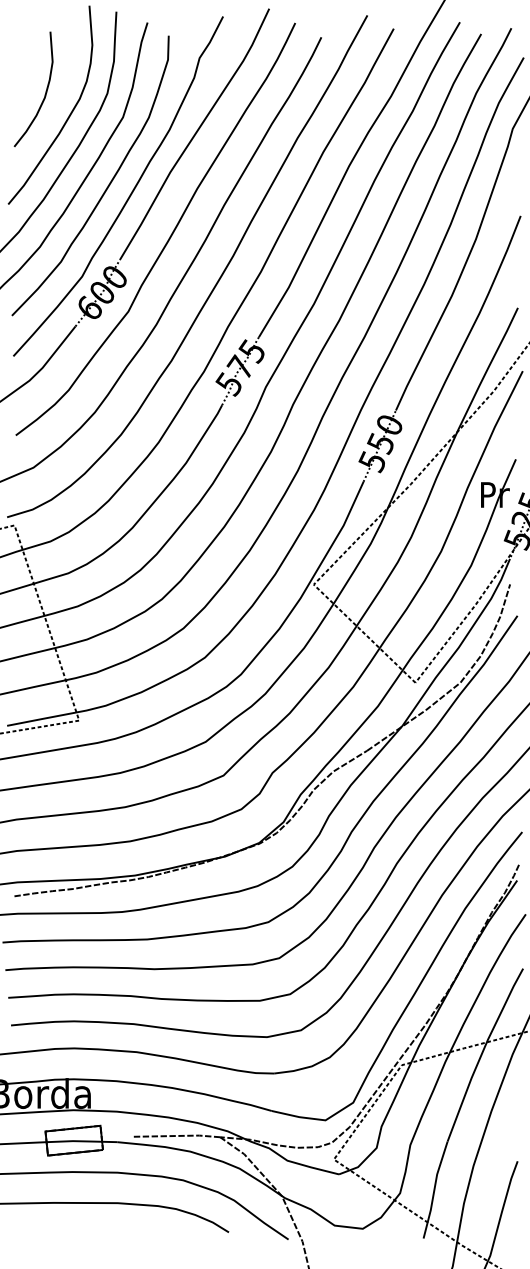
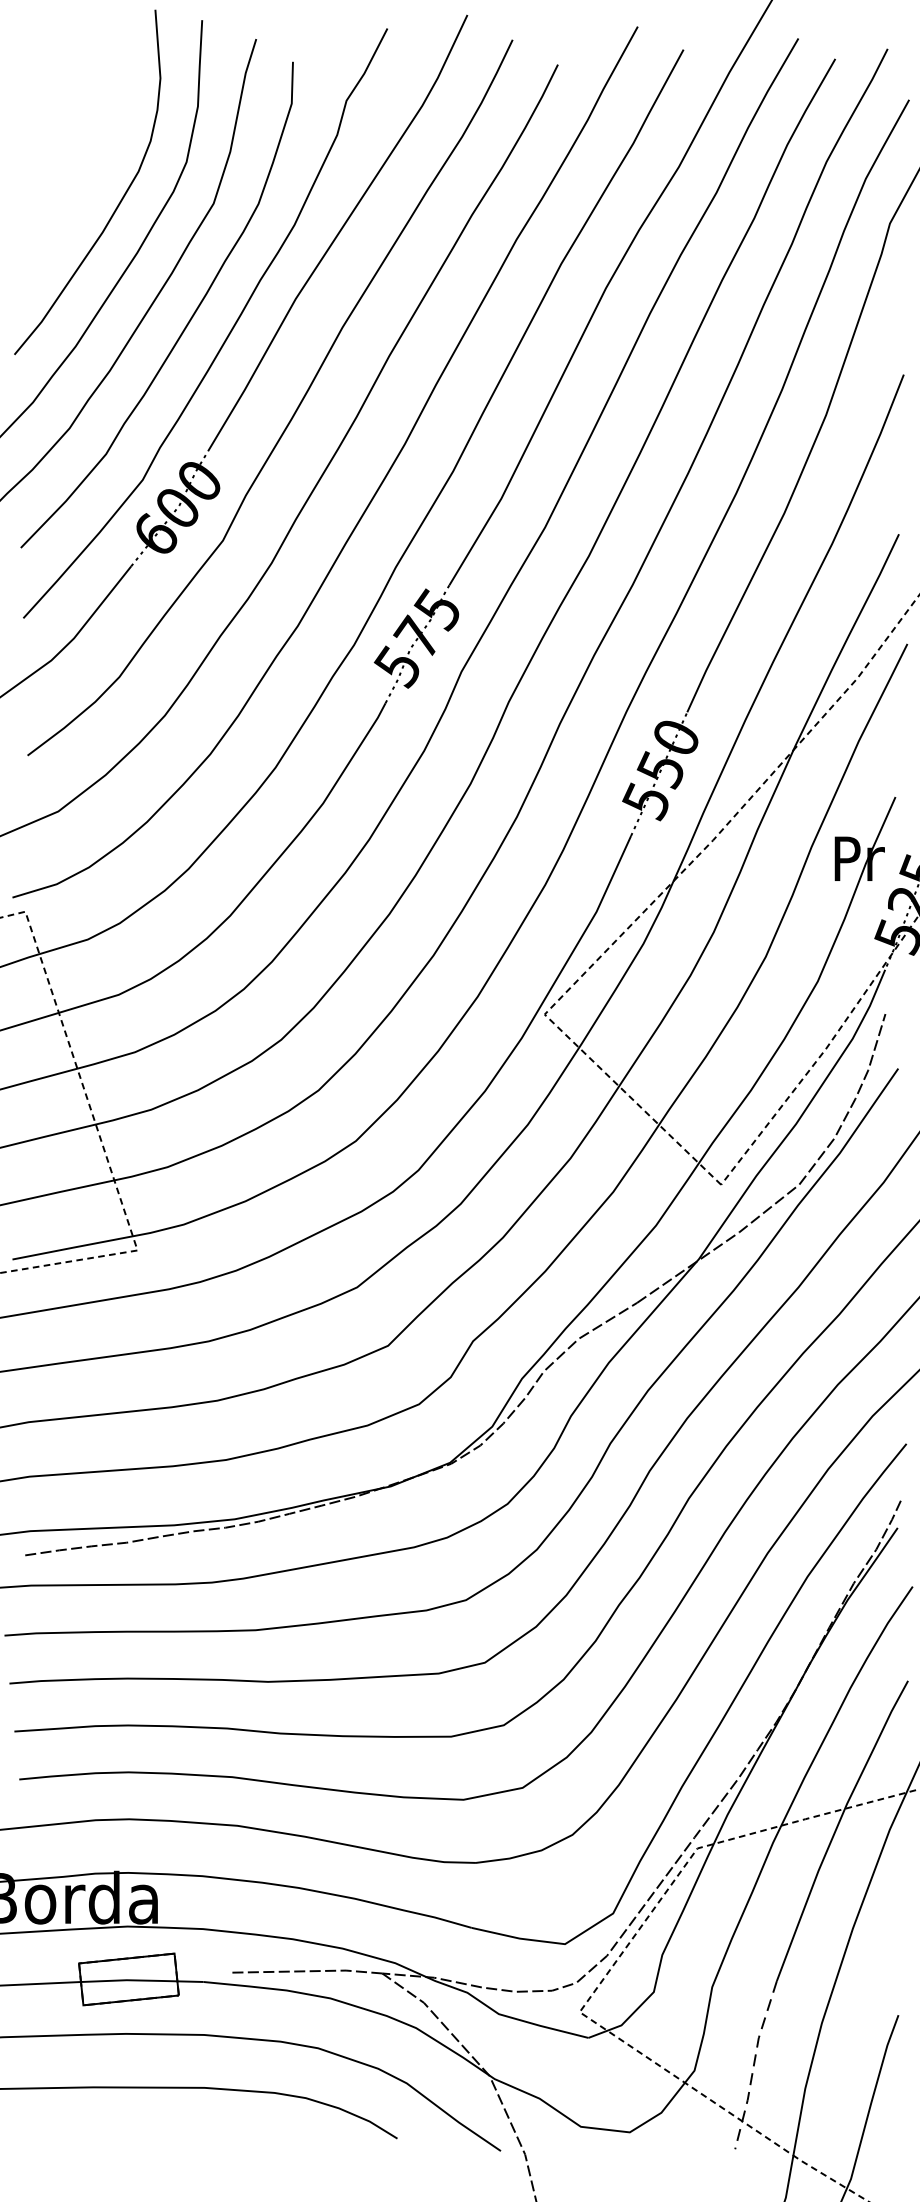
curve: (44, 94) -> (77, 163), removed
line: (434, 1189) -> (754, 2064), solid -> dashed

